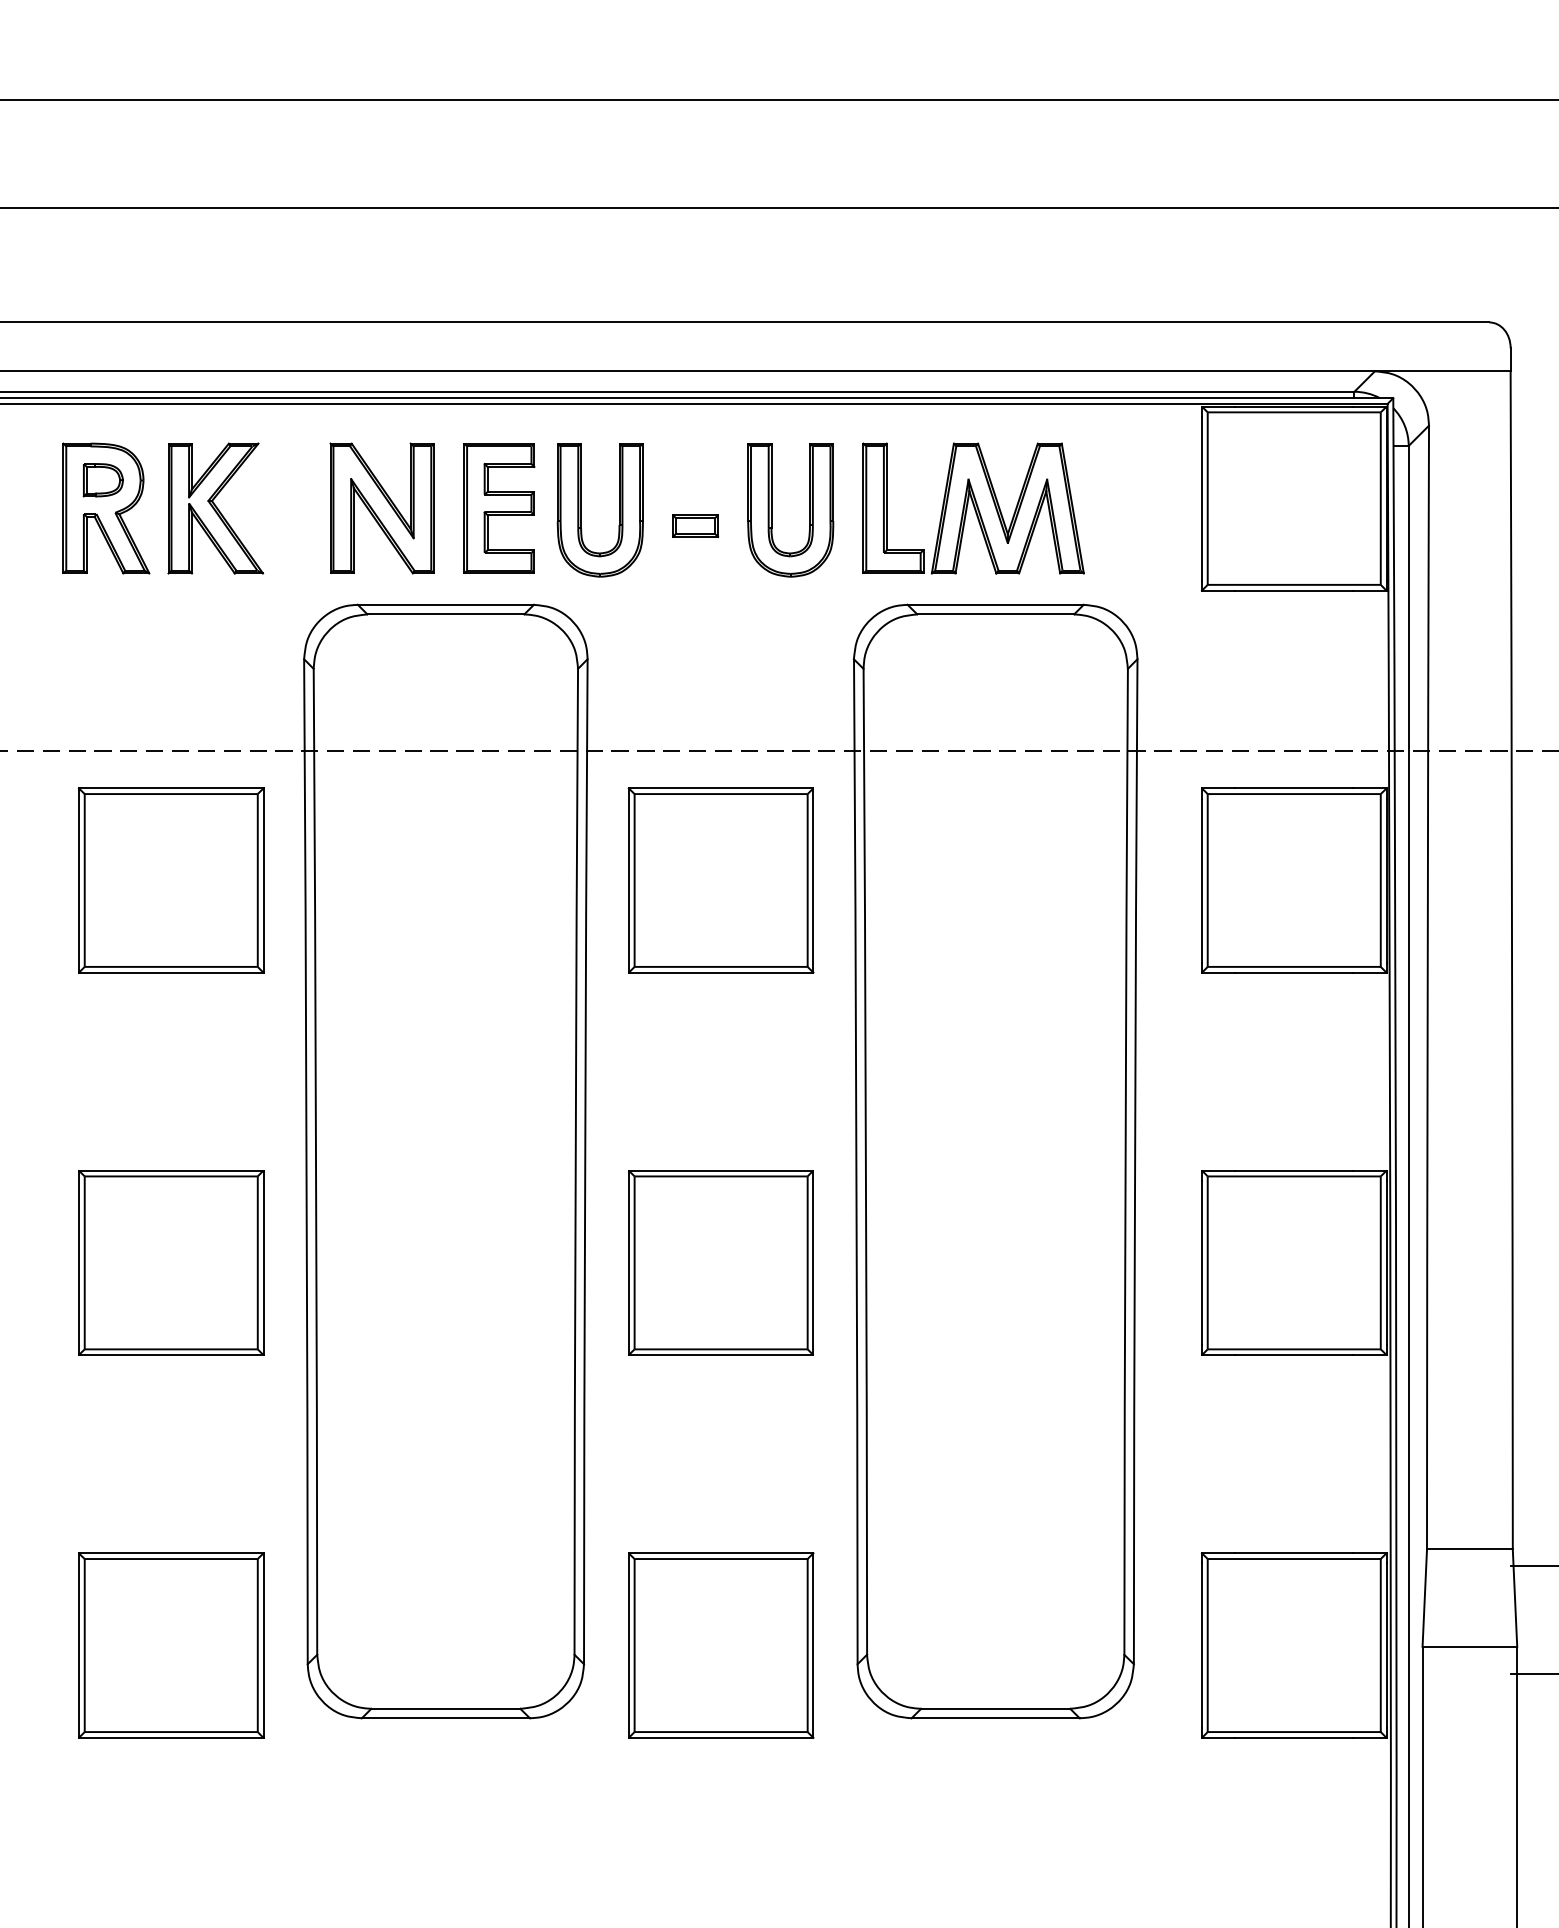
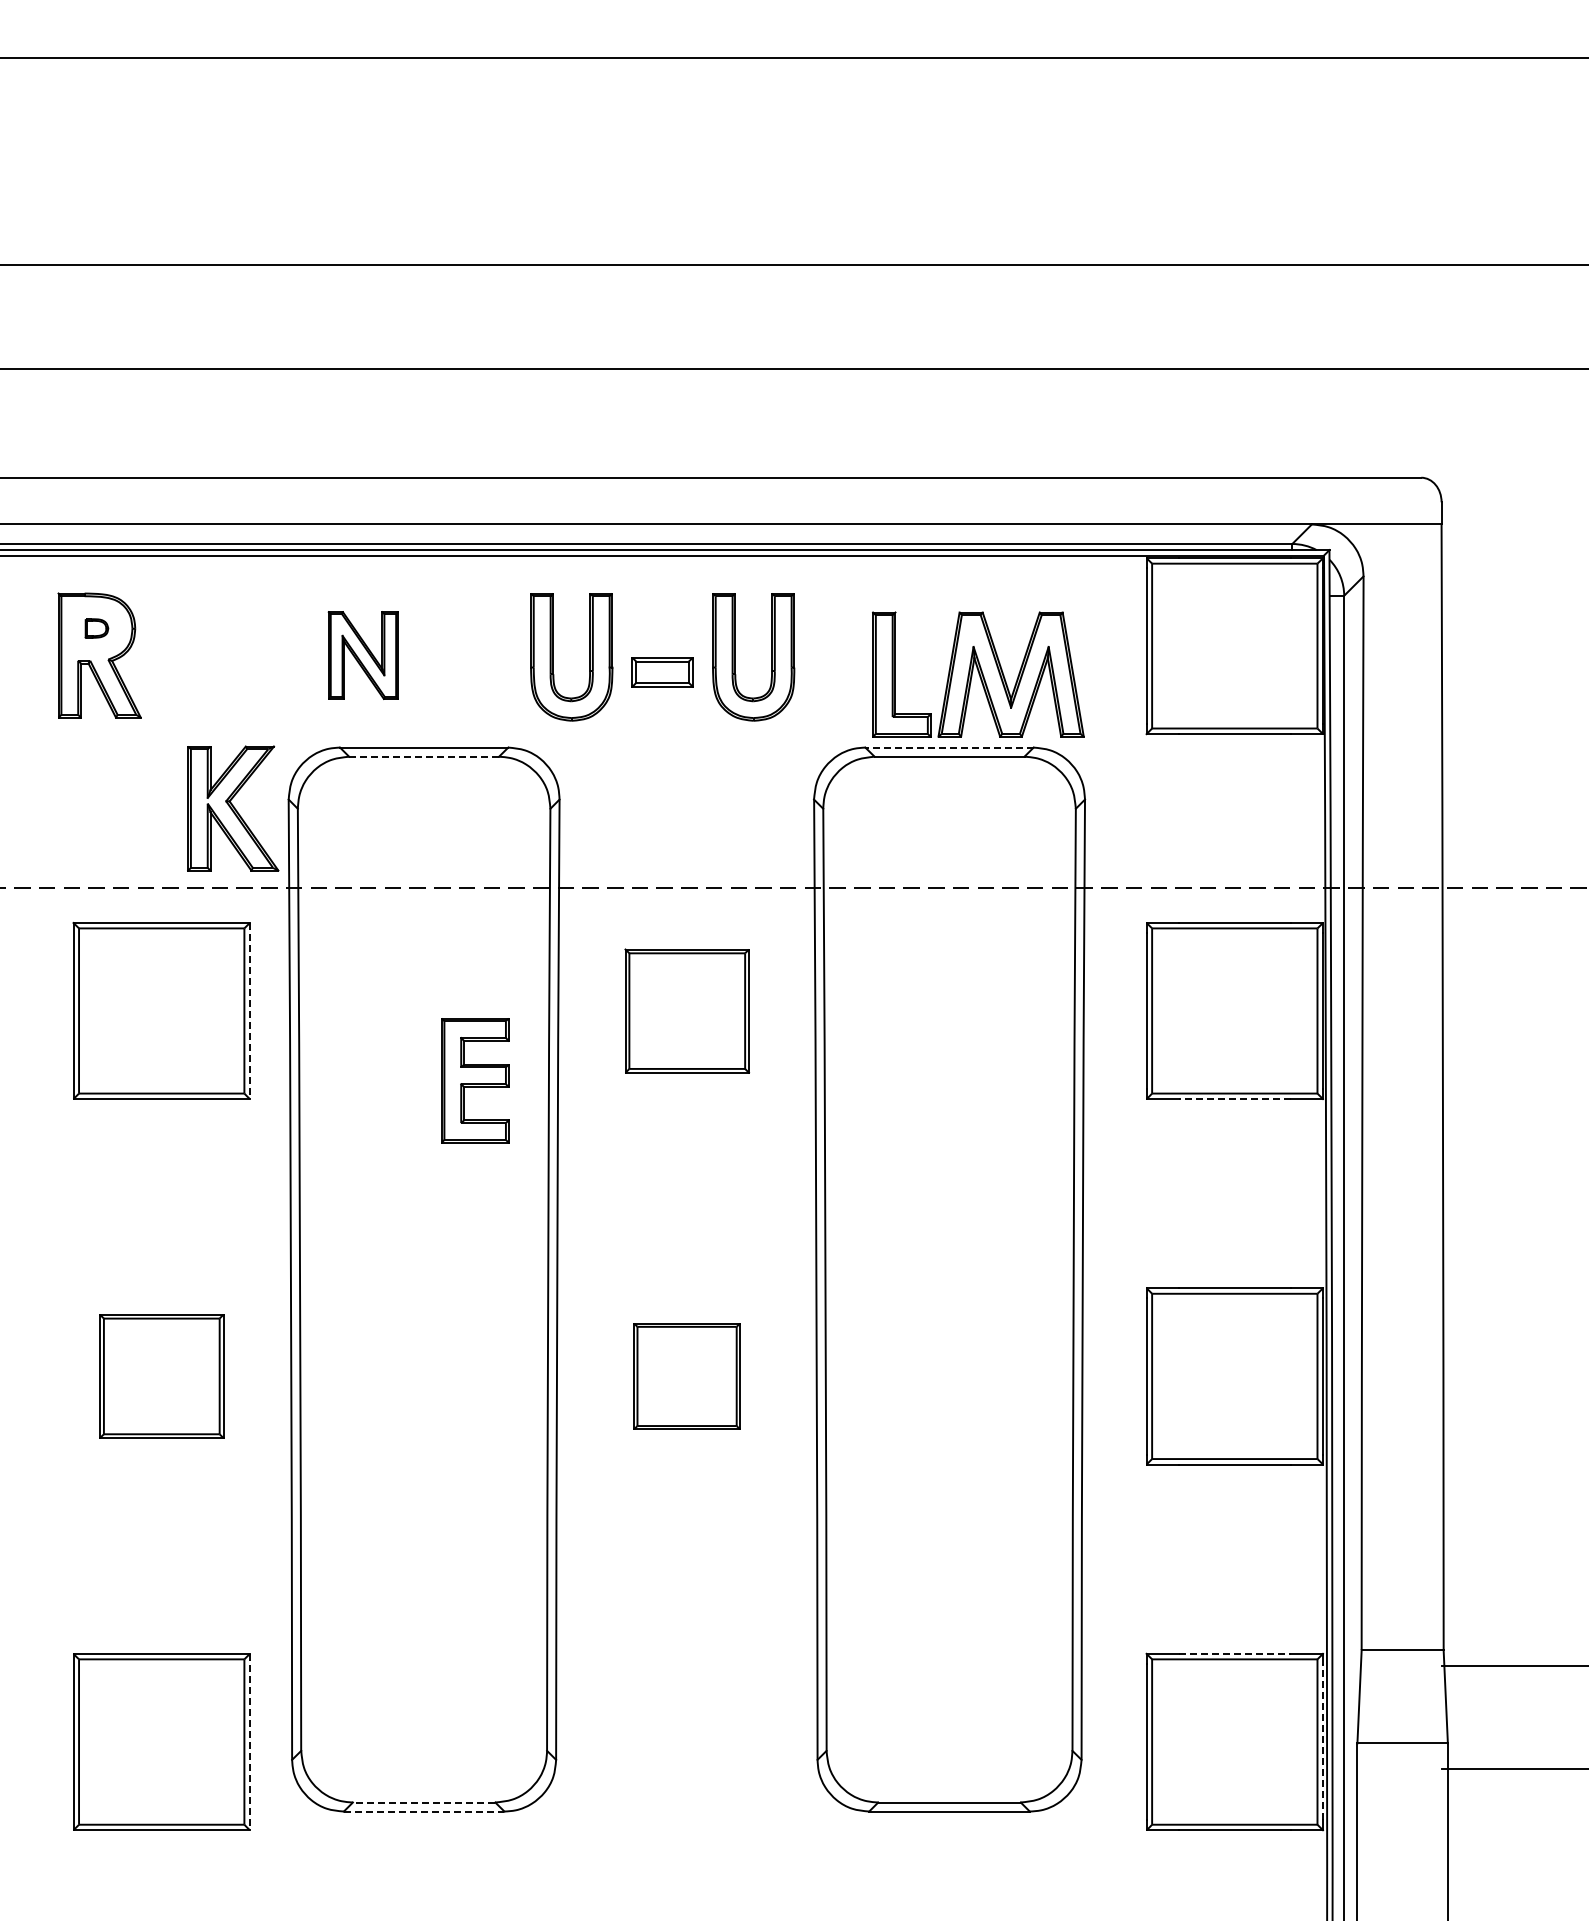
part: (103, 480) -> (96, 628), size x0.6
part: (216, 508) -> (233, 808), moved
part: (382, 508) -> (363, 655), size x0.7
part: (499, 508) -> (475, 1080), moved
part: (973, 508) -> (978, 674), moved
part: (695, 526) -> (662, 672), size x1.4
line: (995, 604) -> (949, 747), solid -> dashed
line: (446, 614) -> (424, 756), solid -> dashed
line: (263, 881) -> (249, 1011), solid -> dashed
part: (721, 881) -> (687, 1011), size x0.7
line: (1293, 973) -> (1234, 1099), solid -> dashed
part: (171, 1262) -> (161, 1376), size x0.7
part: (720, 1262) -> (686, 1376), size x0.6
line: (1294, 1552) -> (1235, 1653), solid -> dashed
part: (721, 1644) -> (687, 1741), removed
line: (1386, 1644) -> (1322, 1741), solid -> dashed
line: (263, 1646) -> (249, 1742), solid -> dashed
line: (445, 1708) -> (423, 1802), solid -> dashed
line: (446, 1718) -> (424, 1811), solid -> dashed

